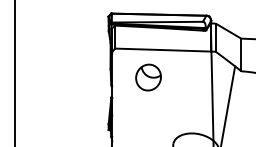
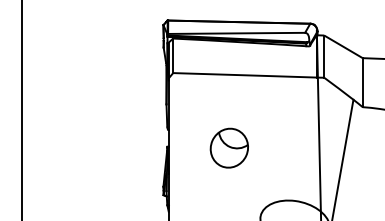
part: (148, 77) -> (229, 148), moved

